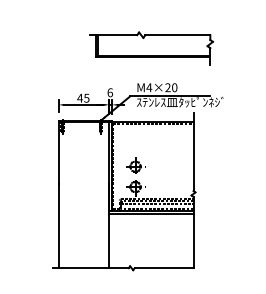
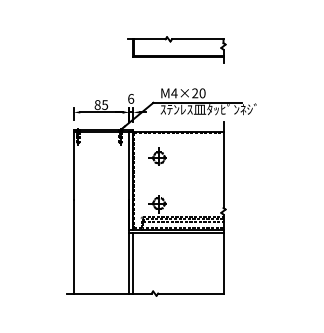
part: (151, 48) -> (176, 49), size x0.71
text: (79, 98) -> (97, 105), 45 -> 85
part: (134, 165) -> (157, 156), moved
line: (112, 240) -> (133, 262), added

